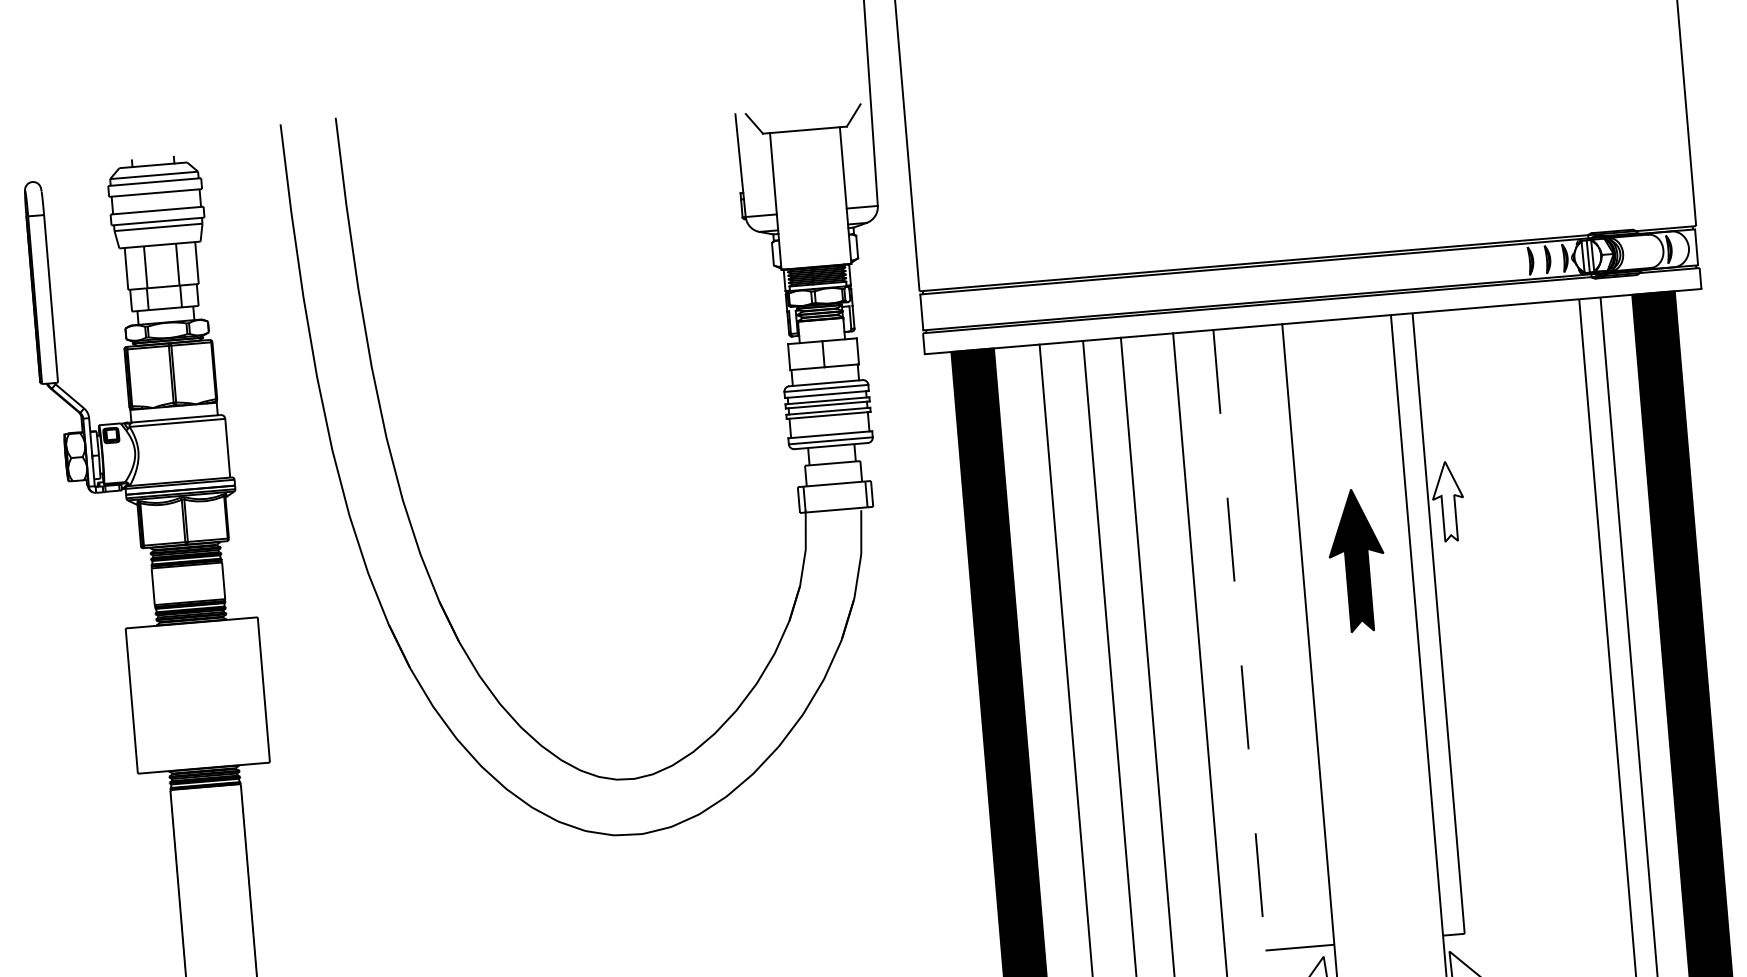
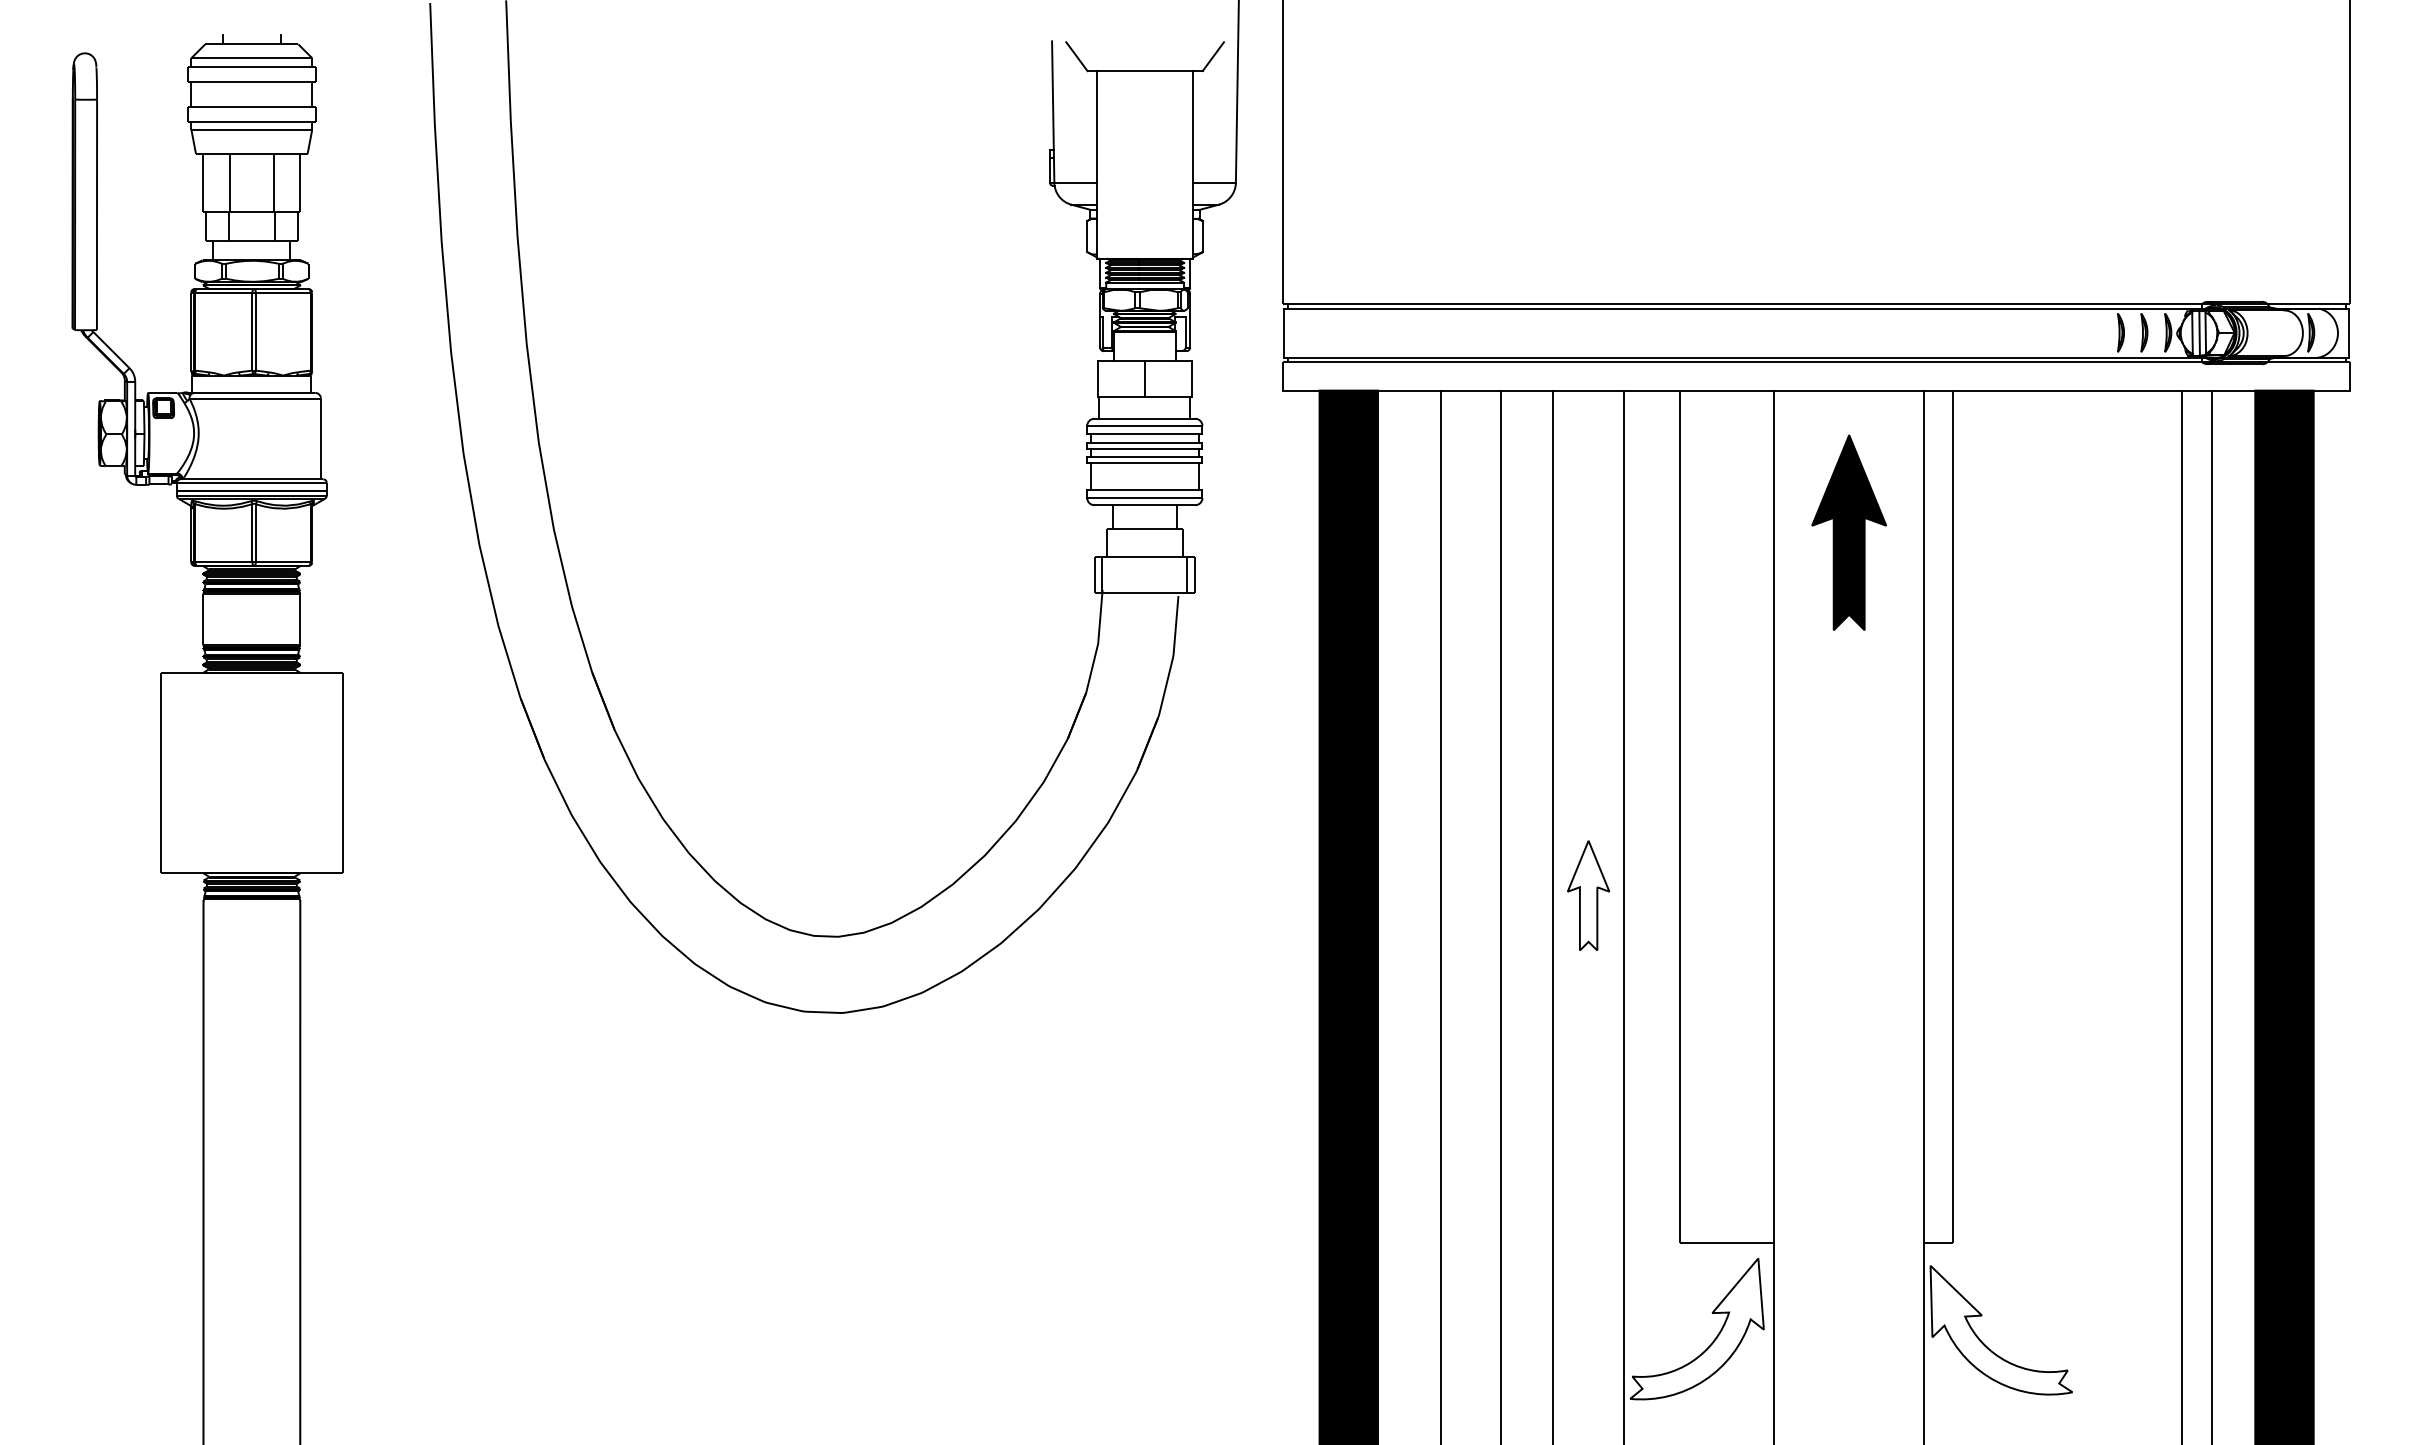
part: (1448, 501) -> (1588, 895), moved
part: (1356, 560) -> (1848, 532), moved
line: (1239, 640) -> (1679, 817), dashed -> solid

